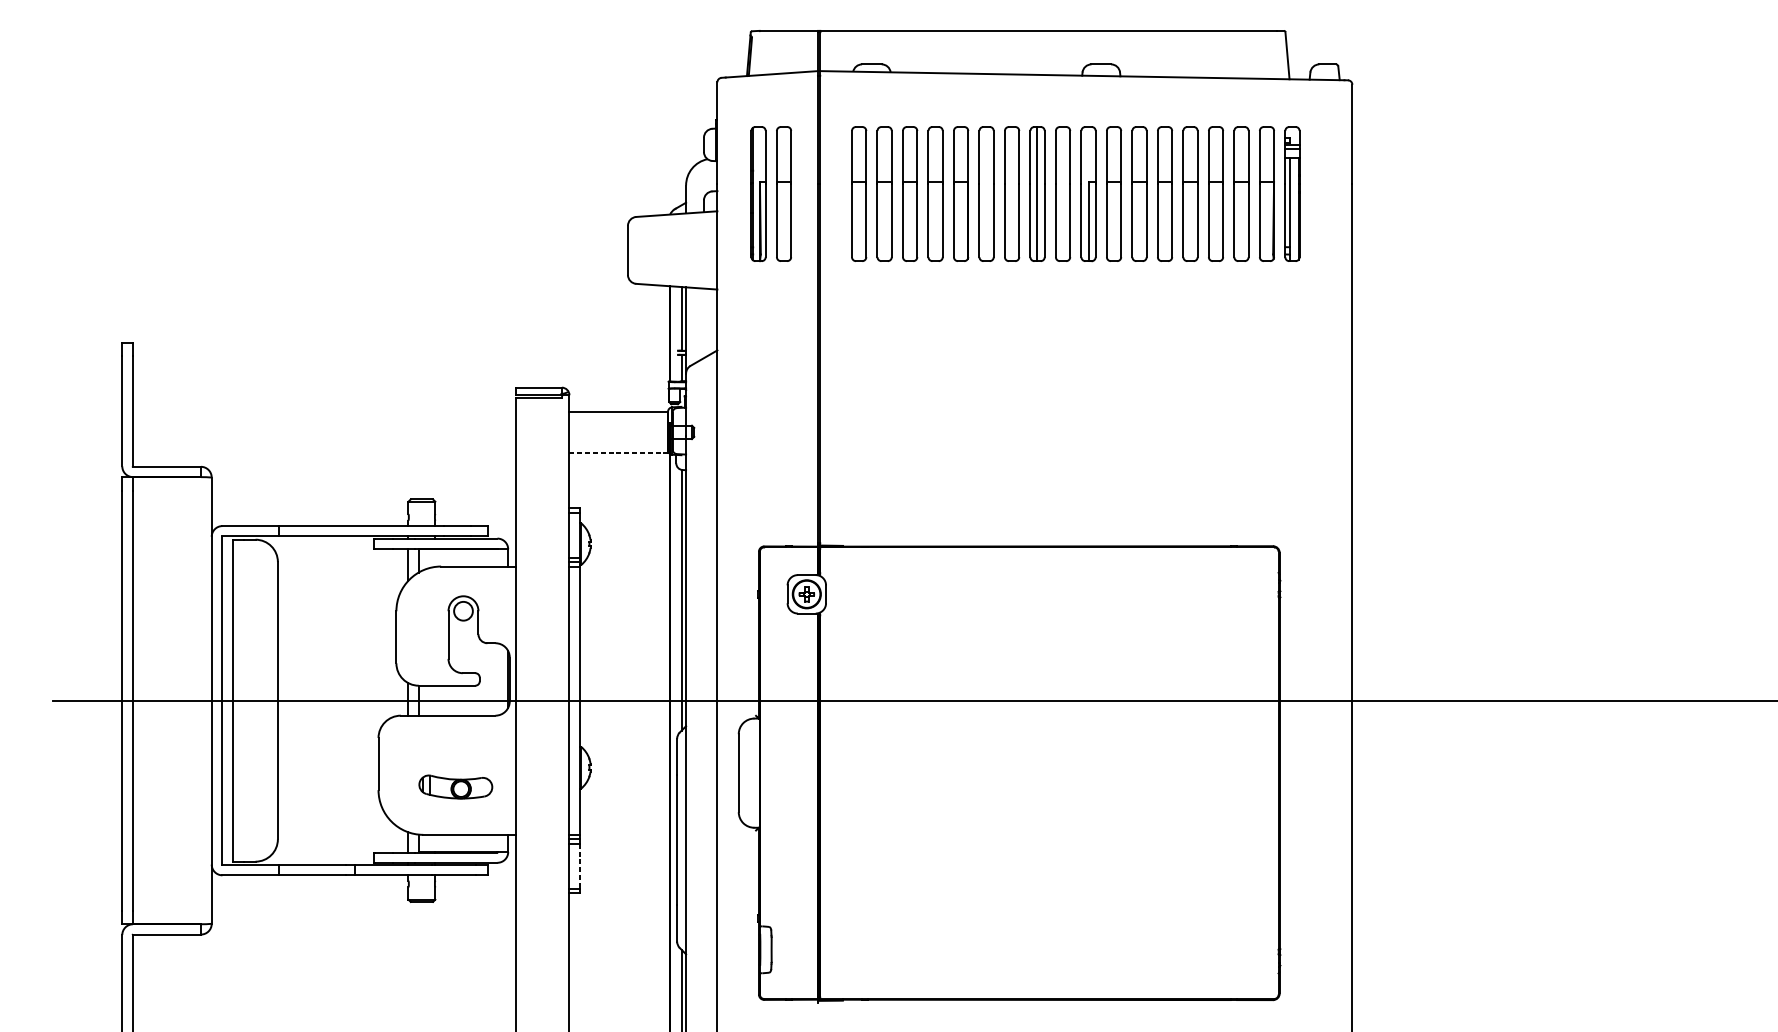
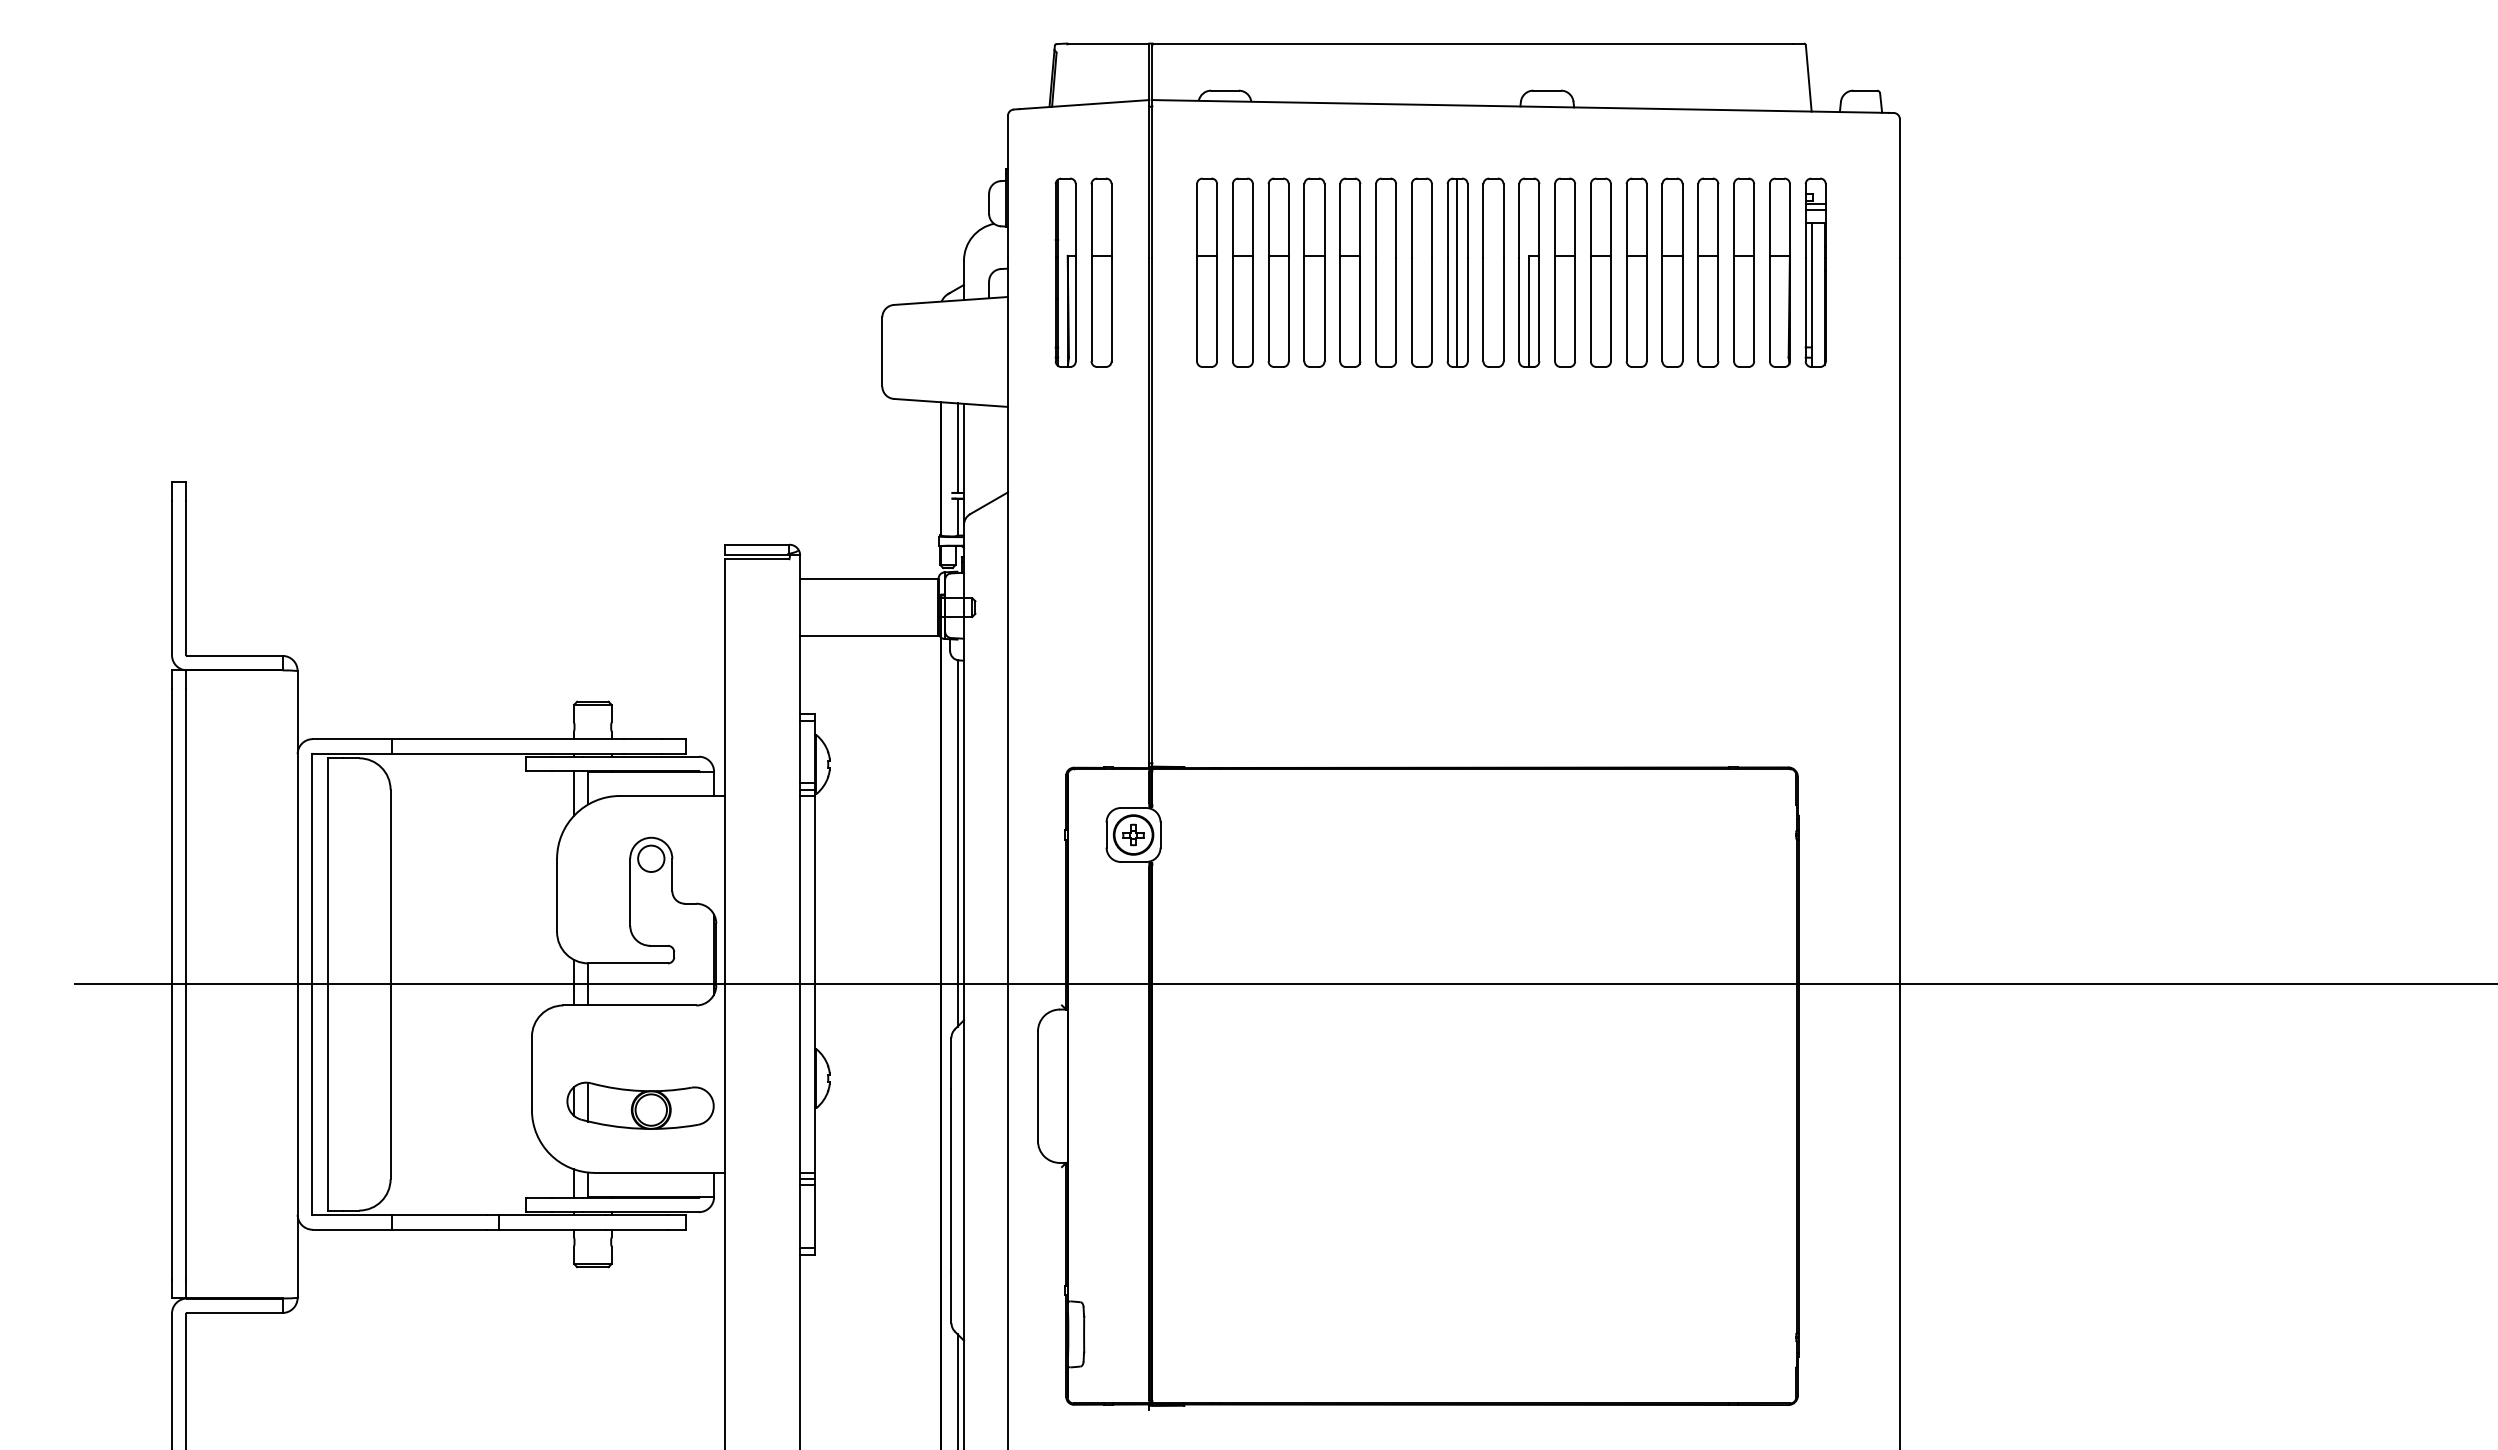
line: (618, 452) -> (869, 635), dashed -> solid
part: (455, 786) -> (640, 1105), size x1.43
line: (579, 866) -> (814, 1217), dashed -> solid

